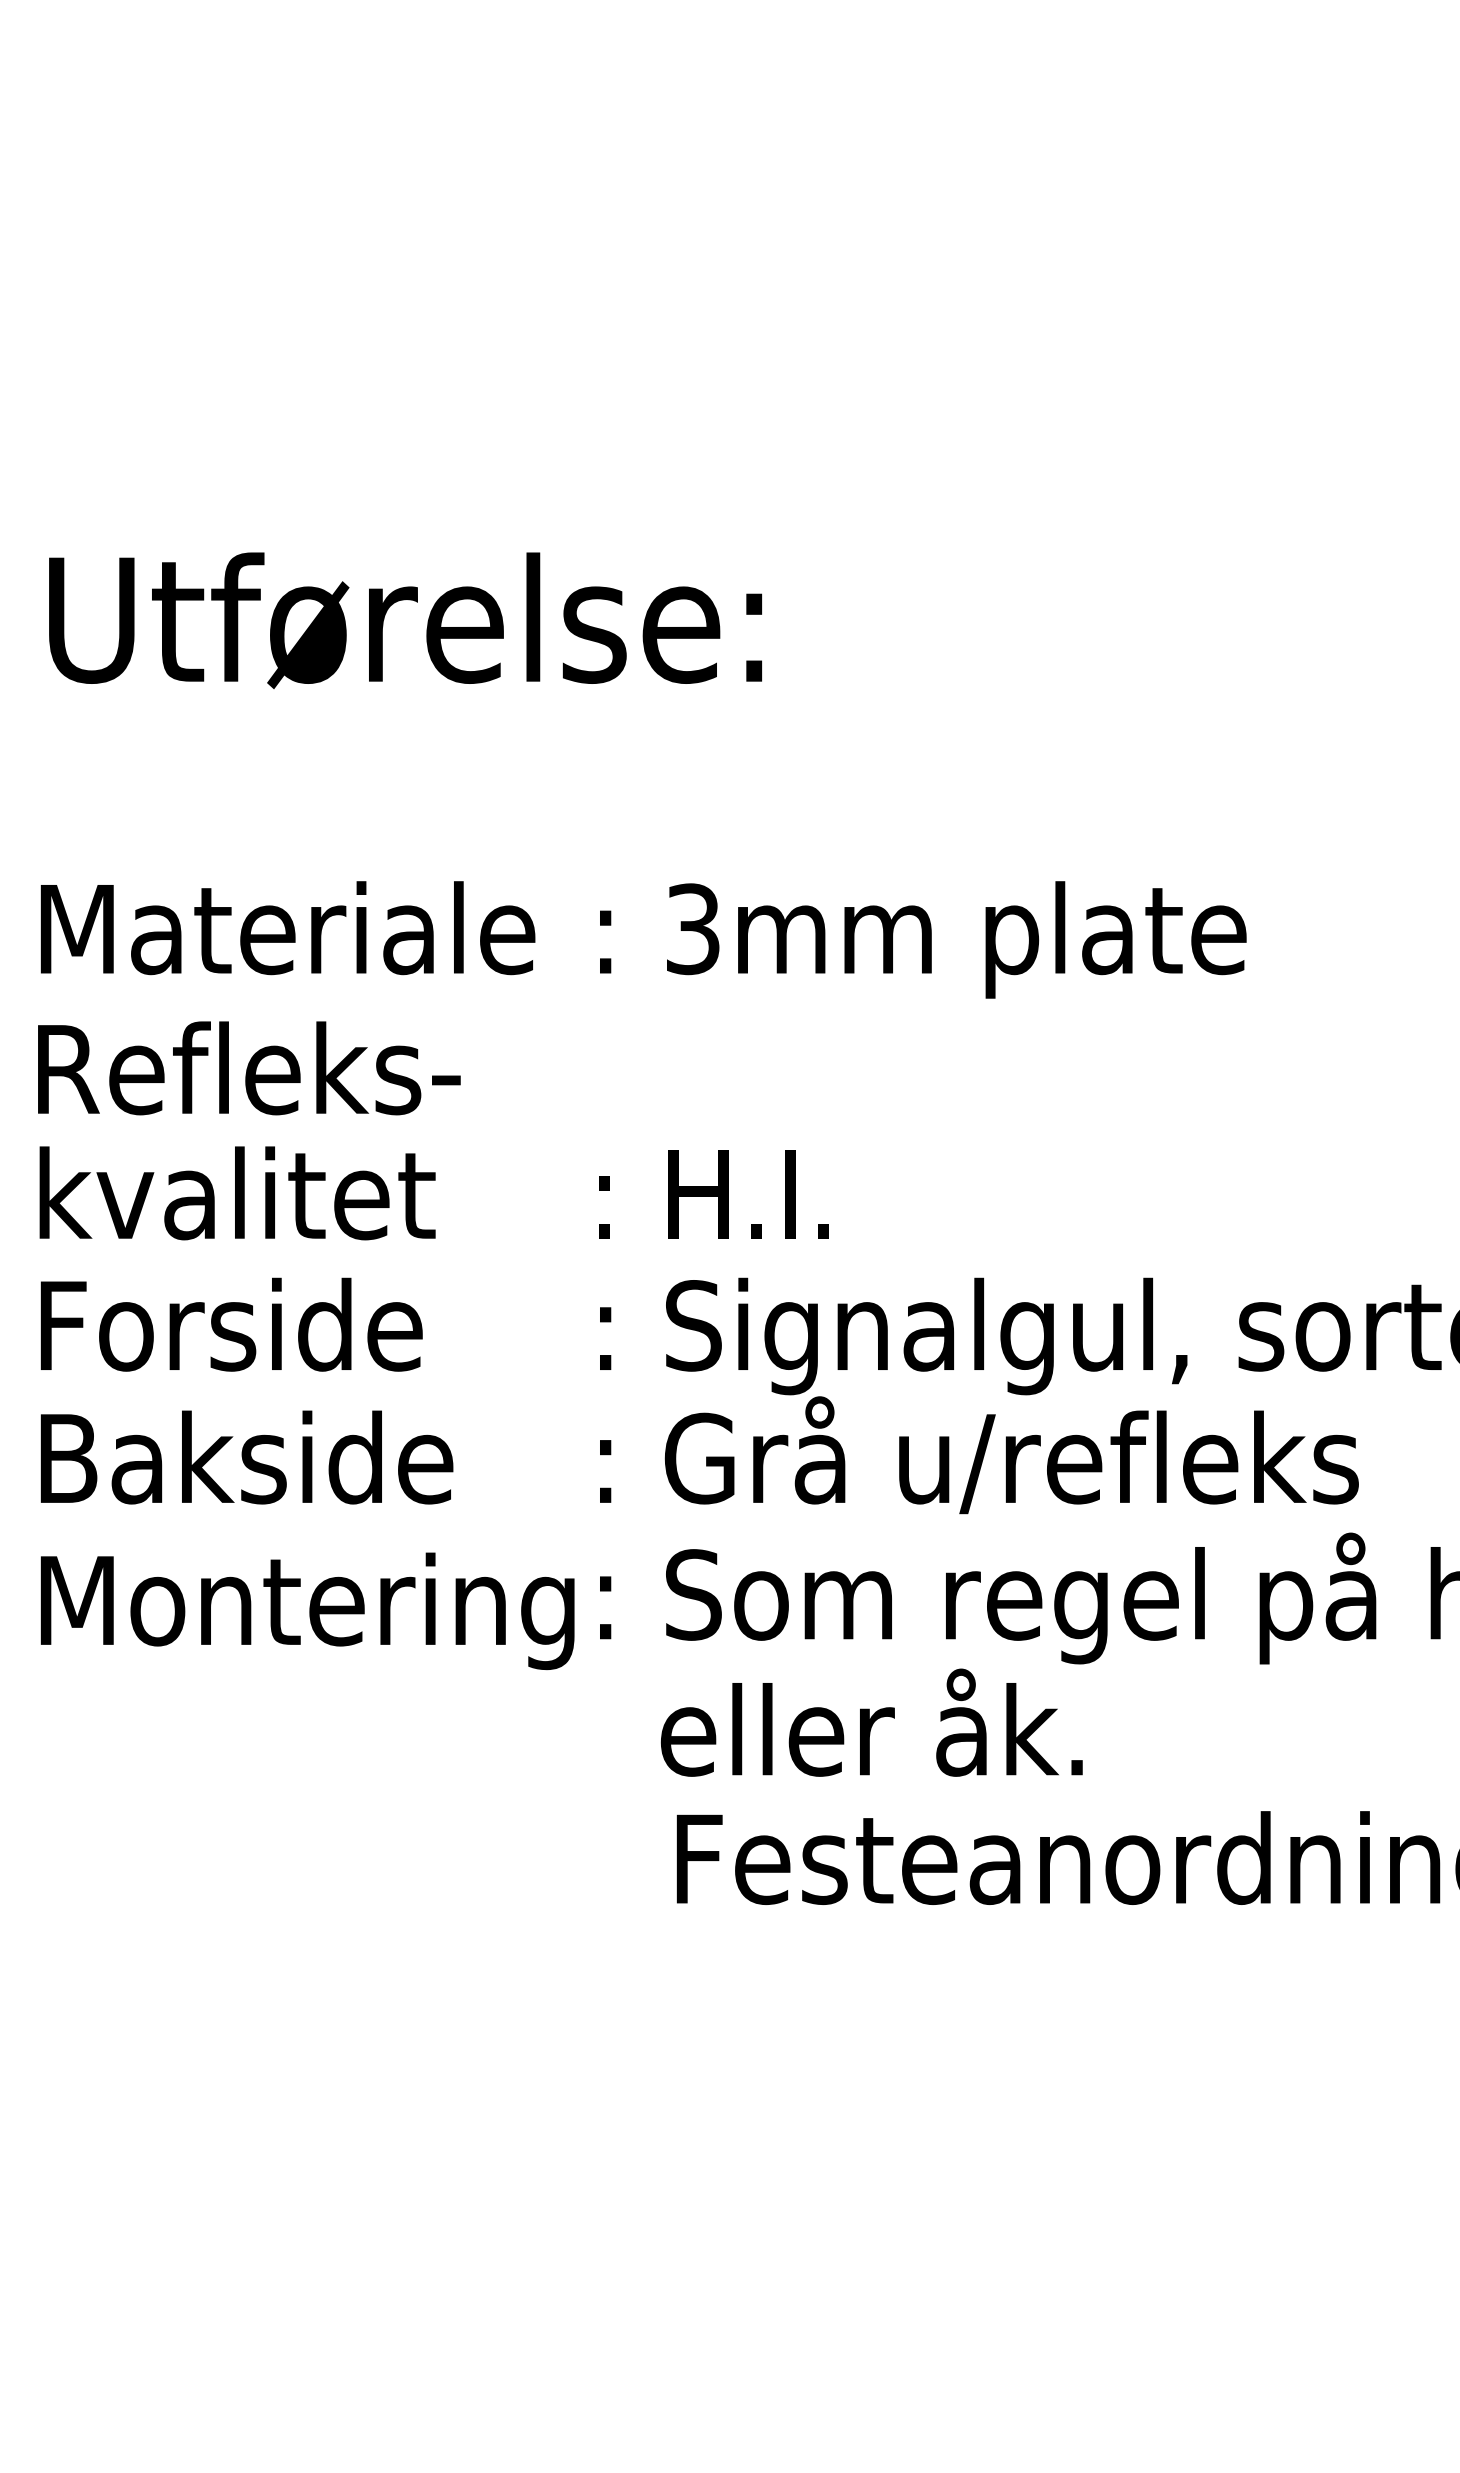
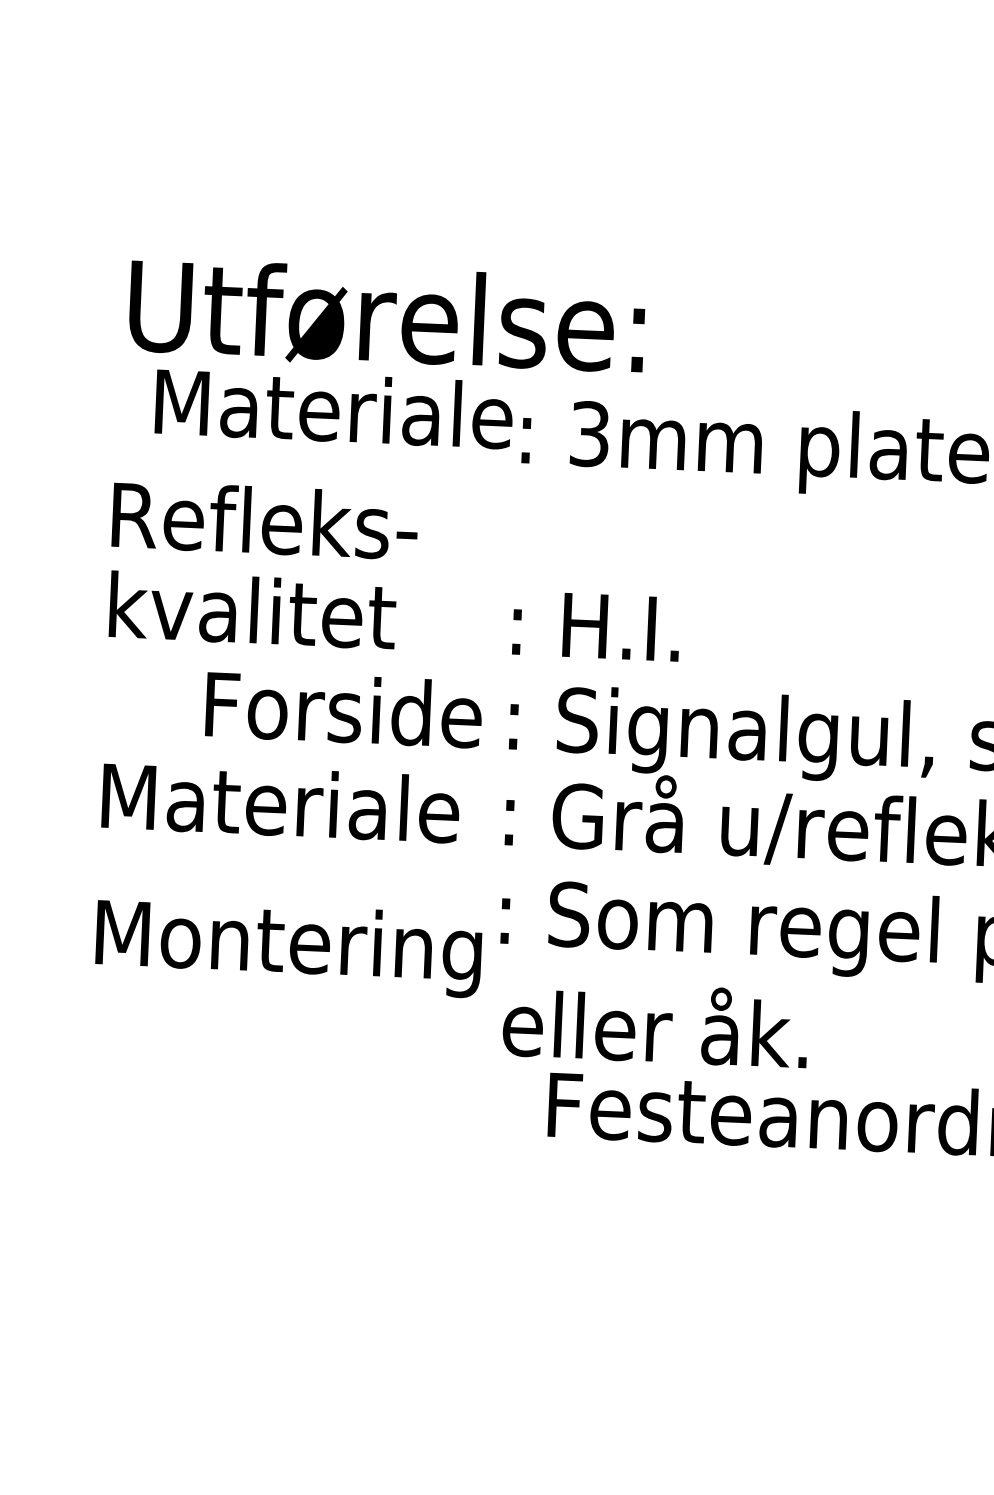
text: (405, 620) -> (387, 317), moved
text: (287, 928) -> (333, 408), moved
text: (231, 1324) -> (343, 709), moved
text: (293, 1457) -> (284, 802), Bakside -> Materiale
text: (307, 1611) -> (288, 948), moved
text: (871, 1722) -> (655, 1023), moved

